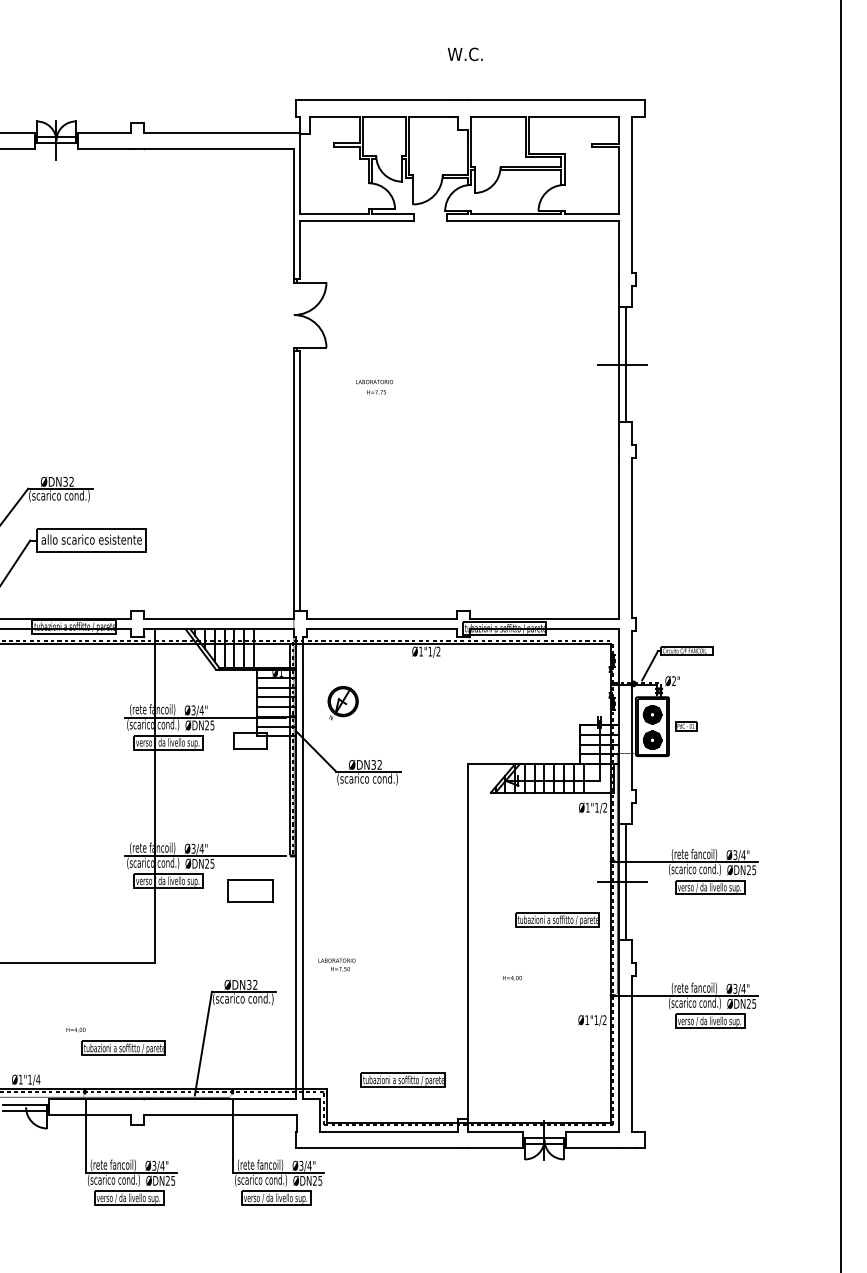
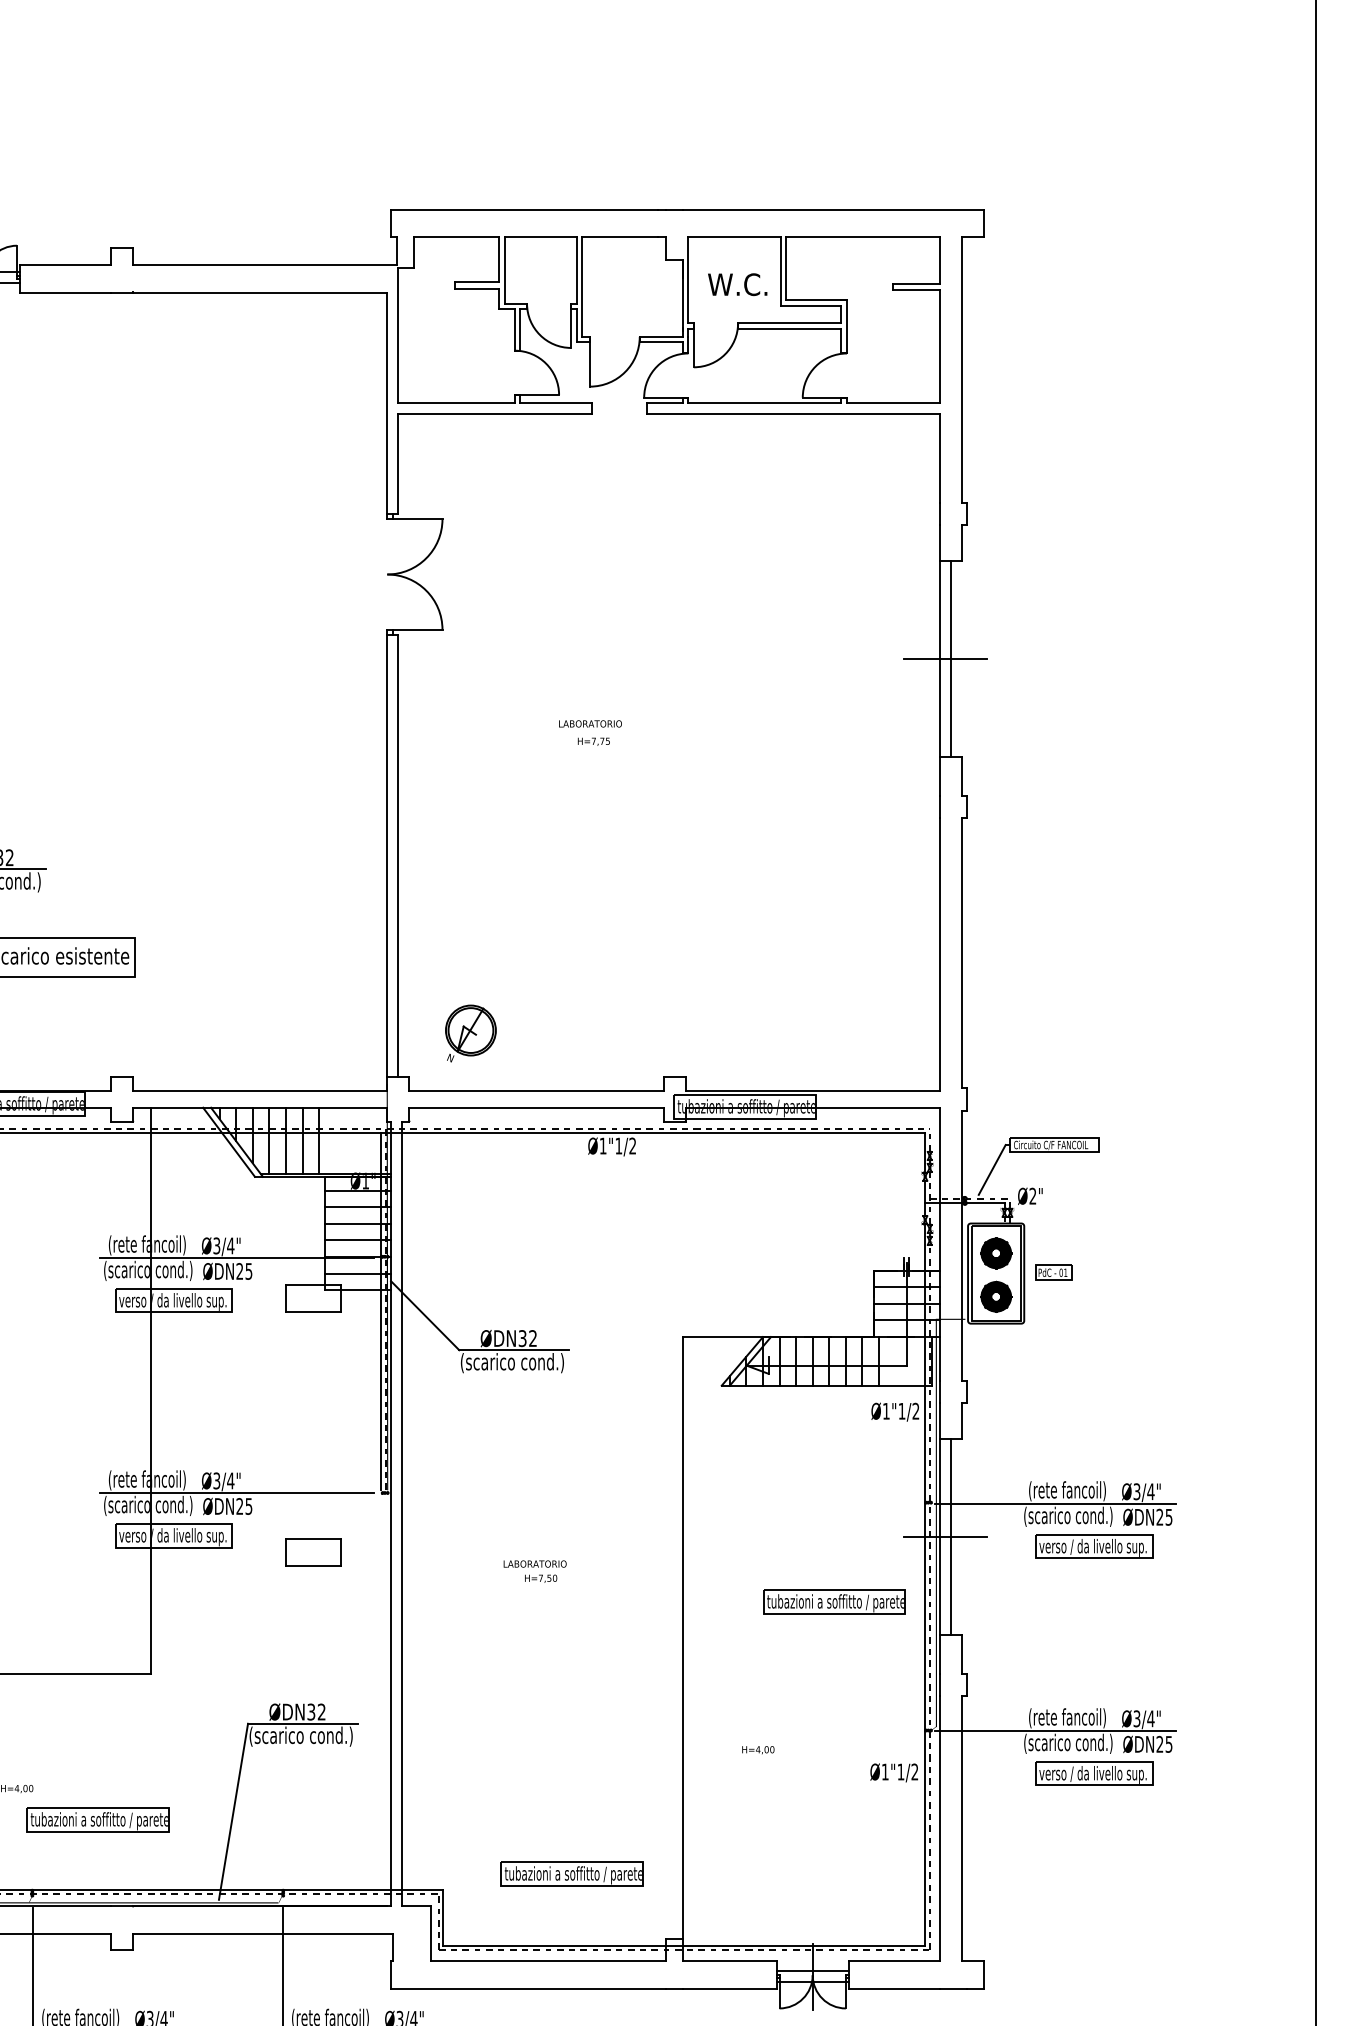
text: (464, 54) -> (736, 284), moved
text: (374, 387) -> (590, 733), moved
part: (342, 703) -> (469, 1033), moved
part: (250, 890) -> (313, 1551), size x0.71
text: (336, 964) -> (534, 1570), moved
text: (512, 978) -> (758, 1750), moved

